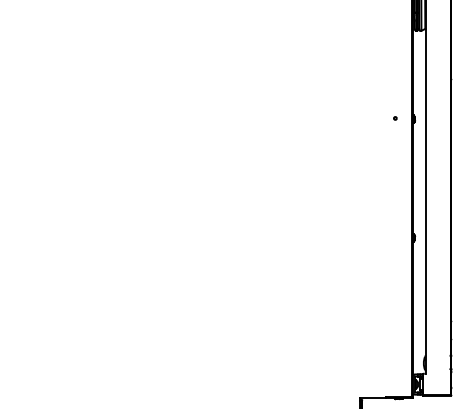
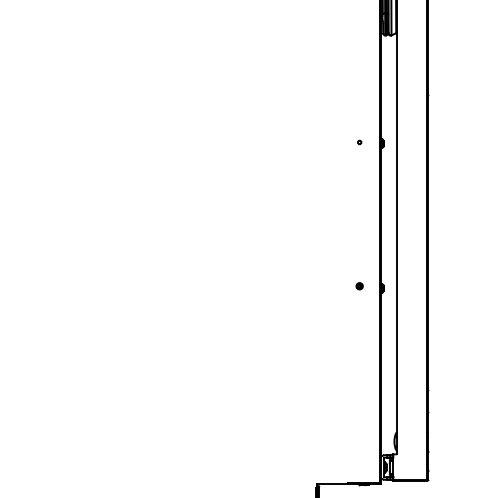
part: (394, 235) -> (358, 285), added

